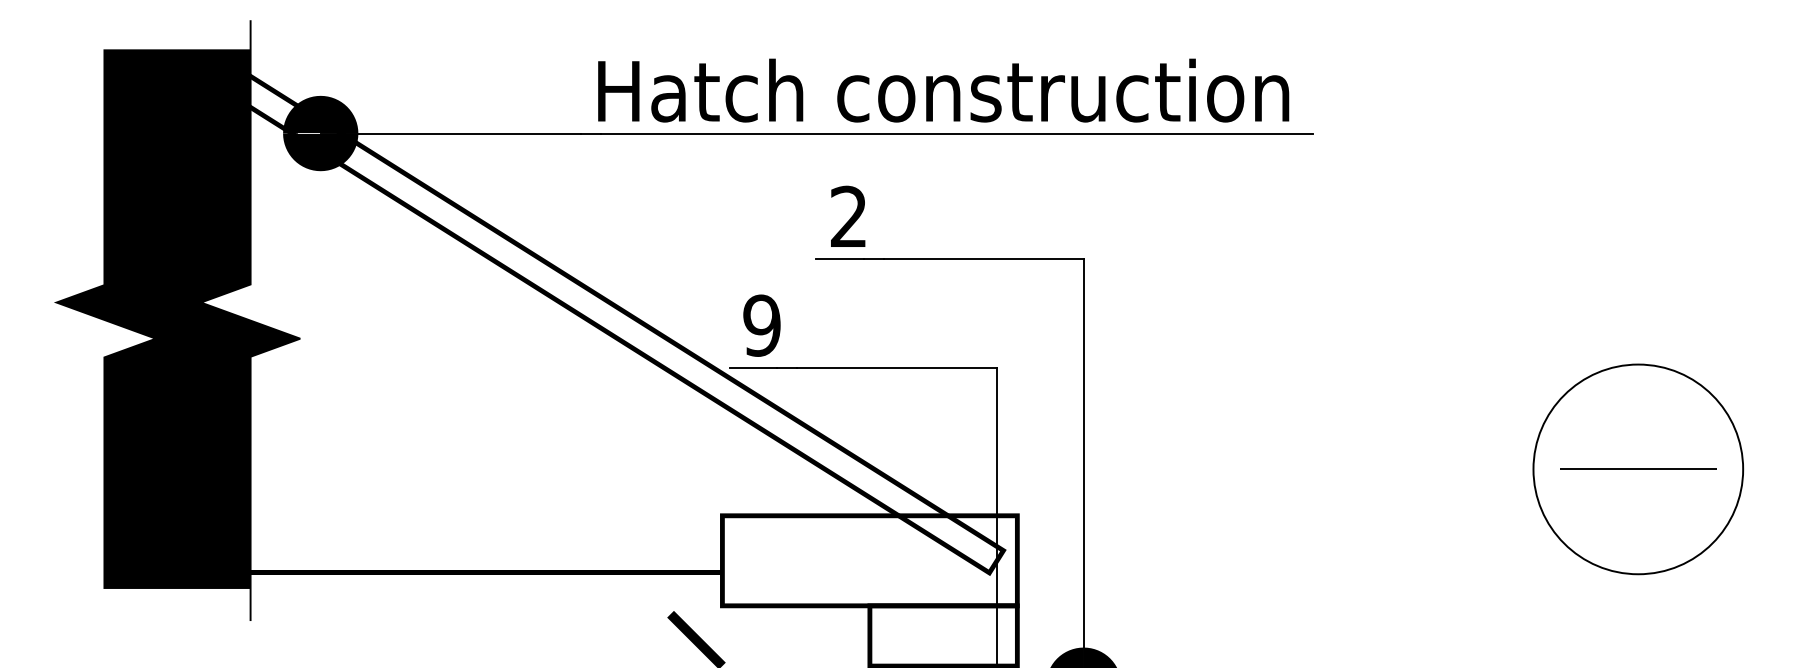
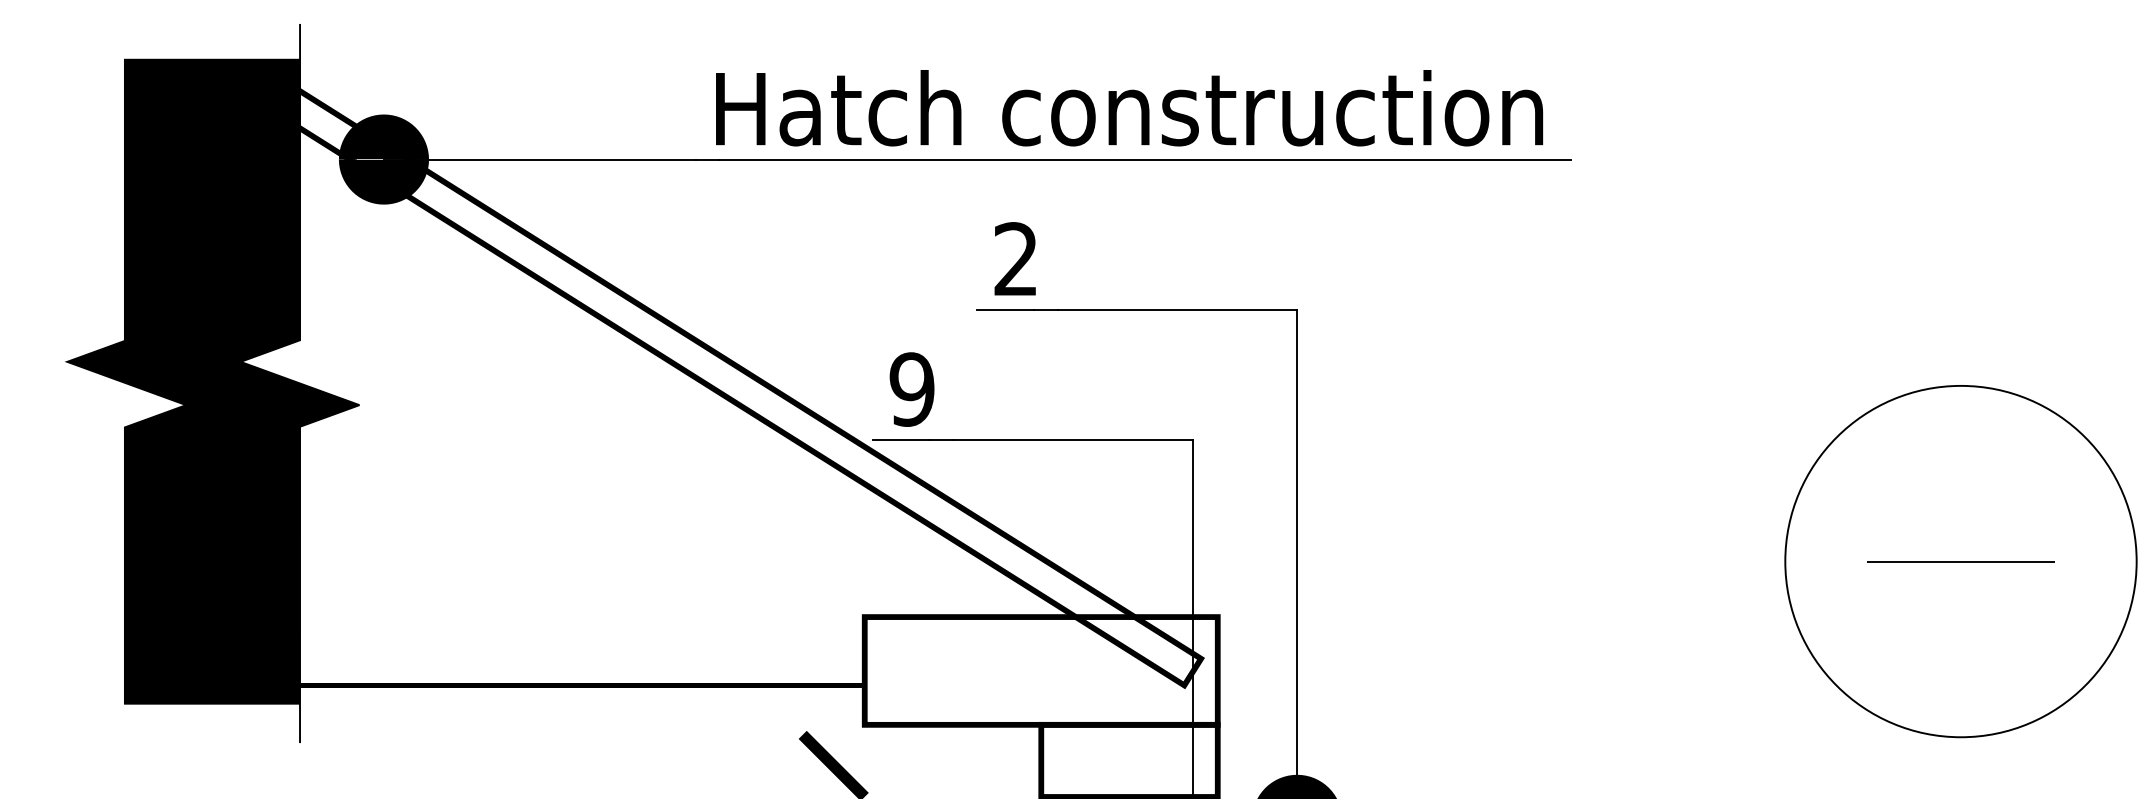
circle: (1637, 469) -> (1960, 561), size x1.4

